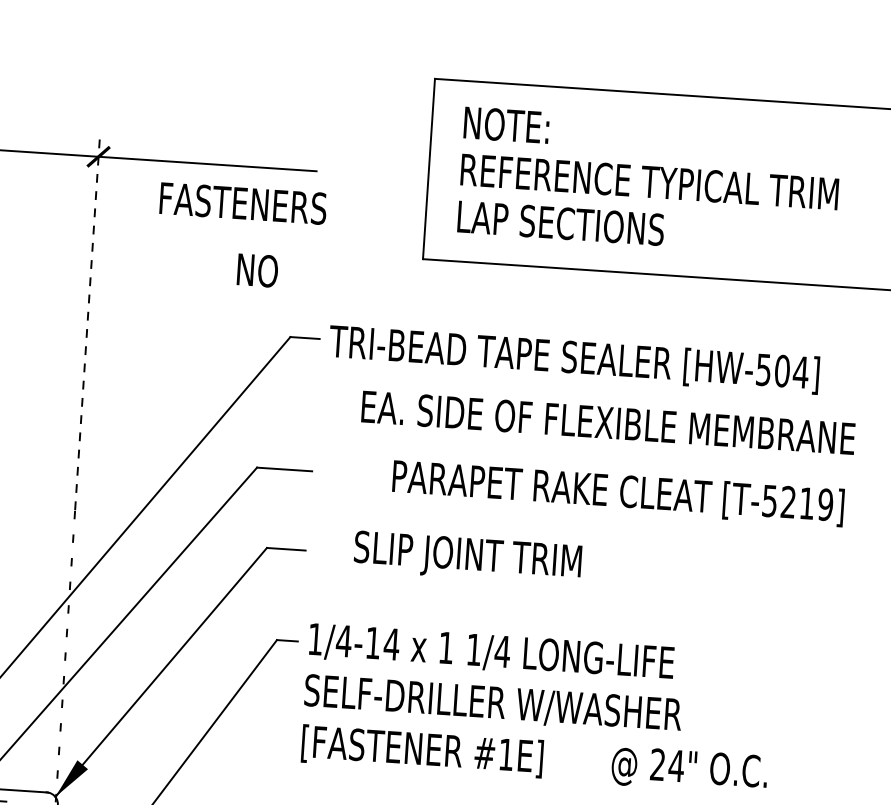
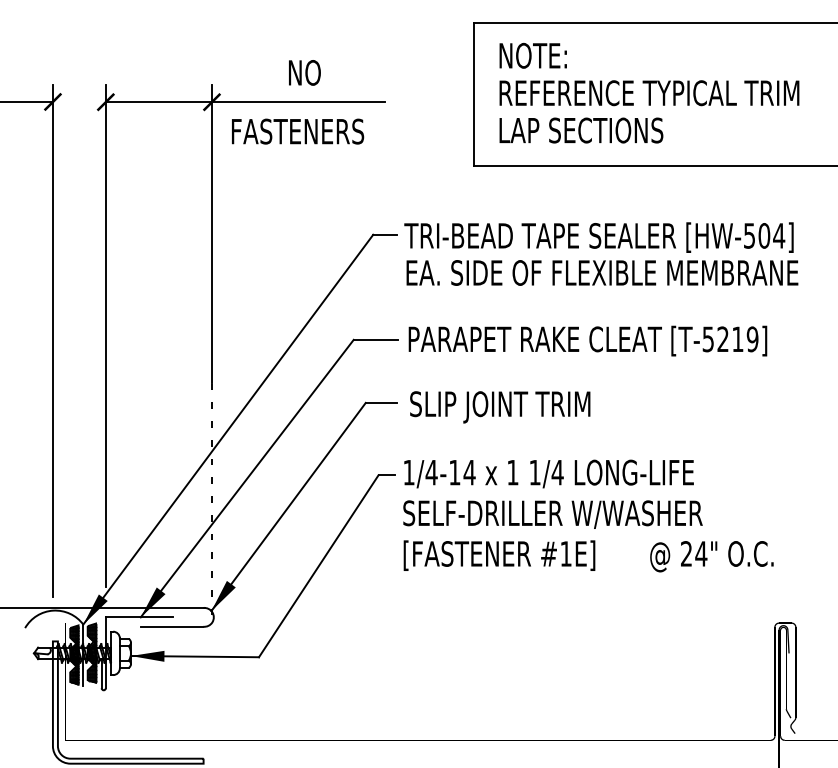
text: (244, 203) -> (298, 131), moved
text: (257, 270) -> (304, 72), moved
line: (86, 323) -> (211, 234), dashed -> solid
text: (608, 422) -> (602, 272), moved
text: (617, 492) -> (587, 340), moved
text: (468, 558) -> (500, 407), moved

